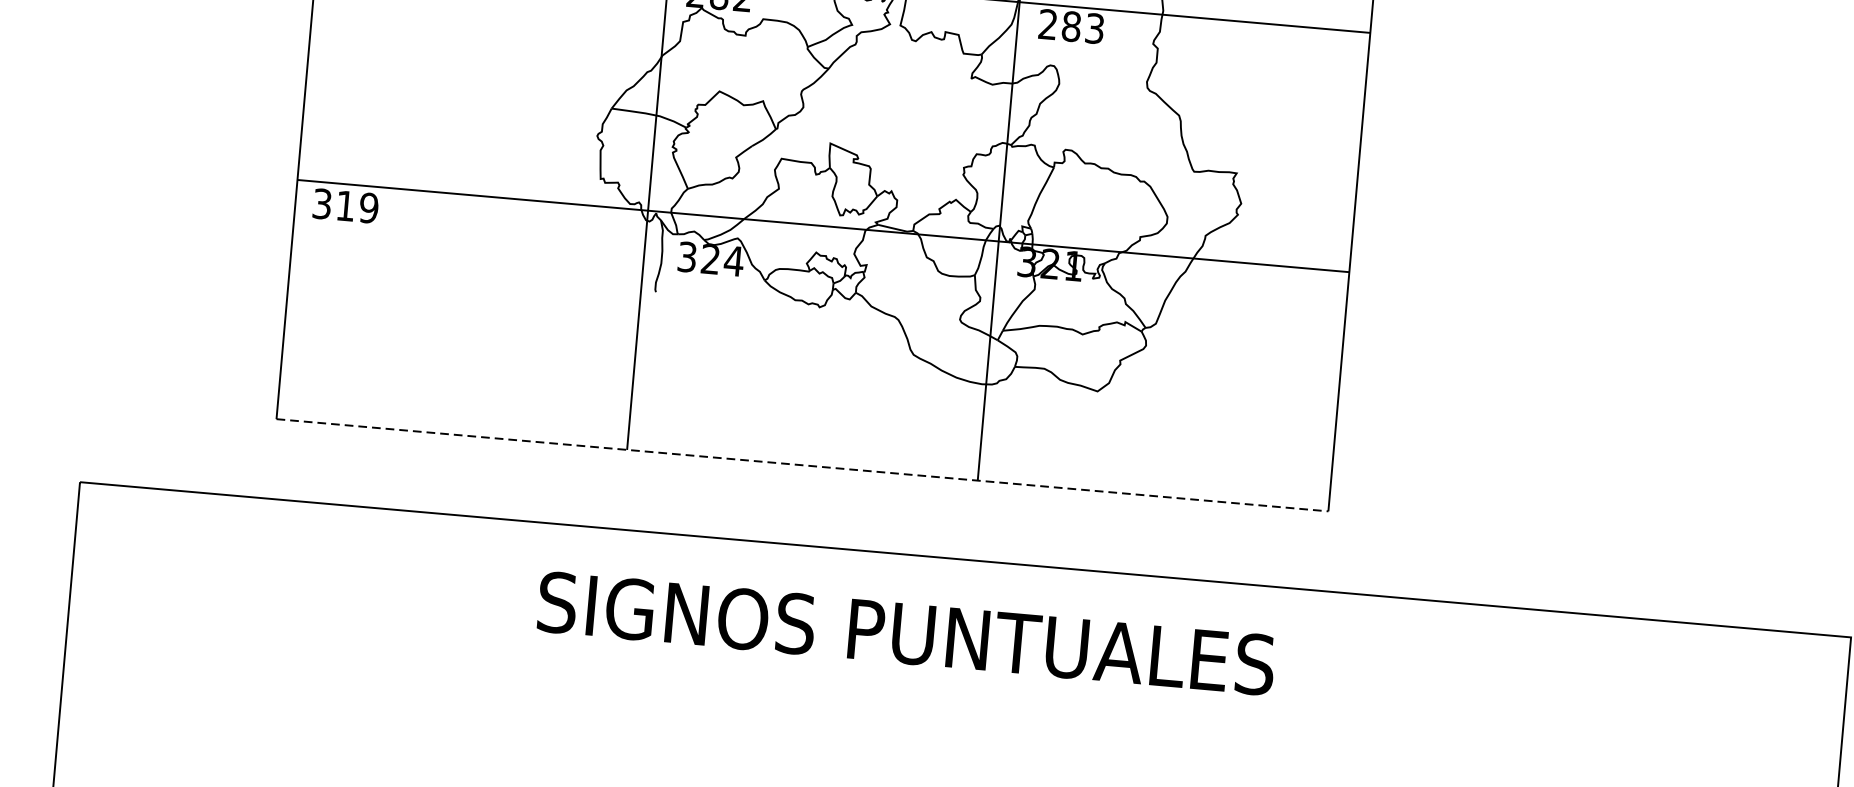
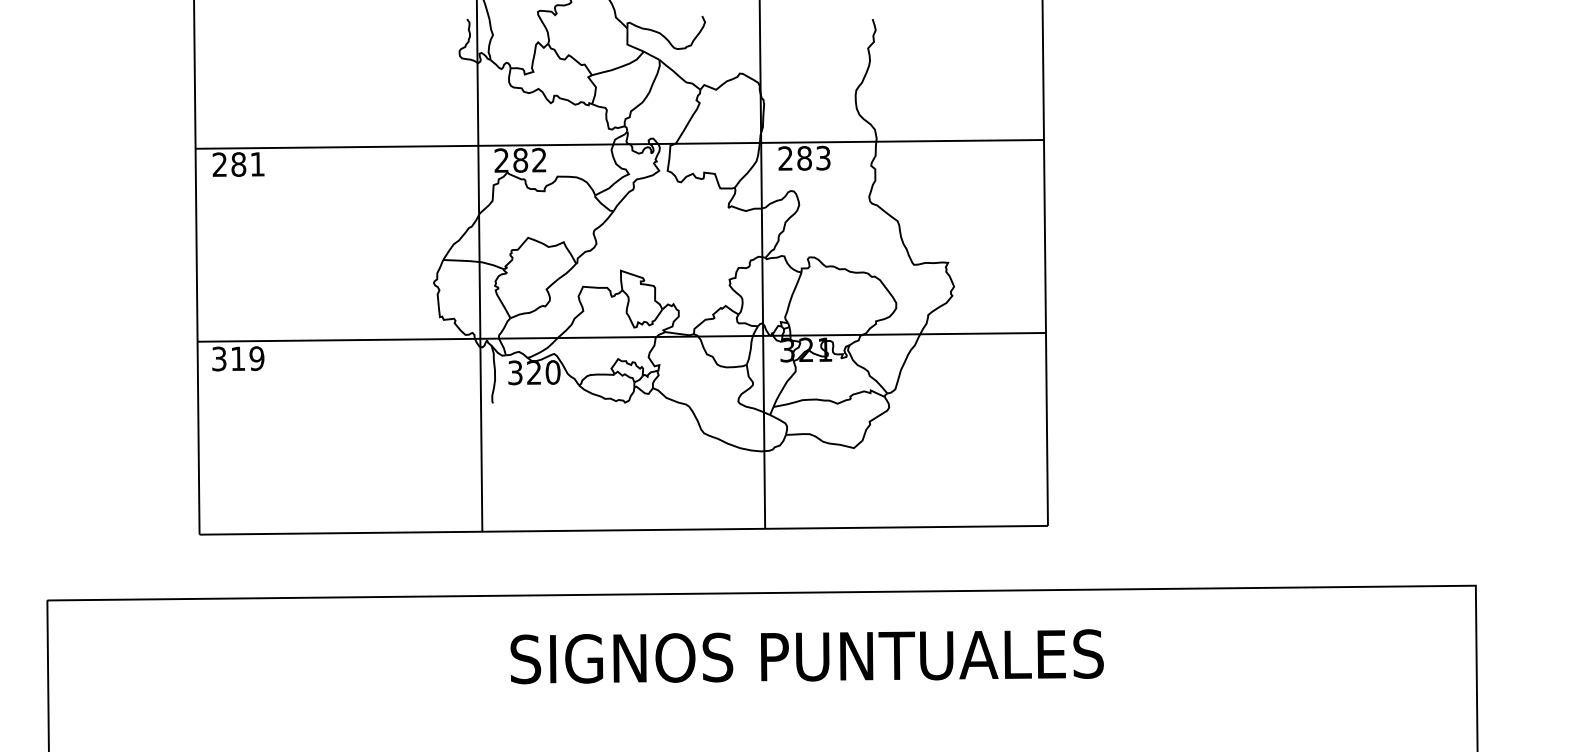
text: (733, 261) -> (552, 372), 324 -> 320
line: (803, 465) -> (624, 530), dashed -> solid
text: (905, 633) -> (806, 656), moved

